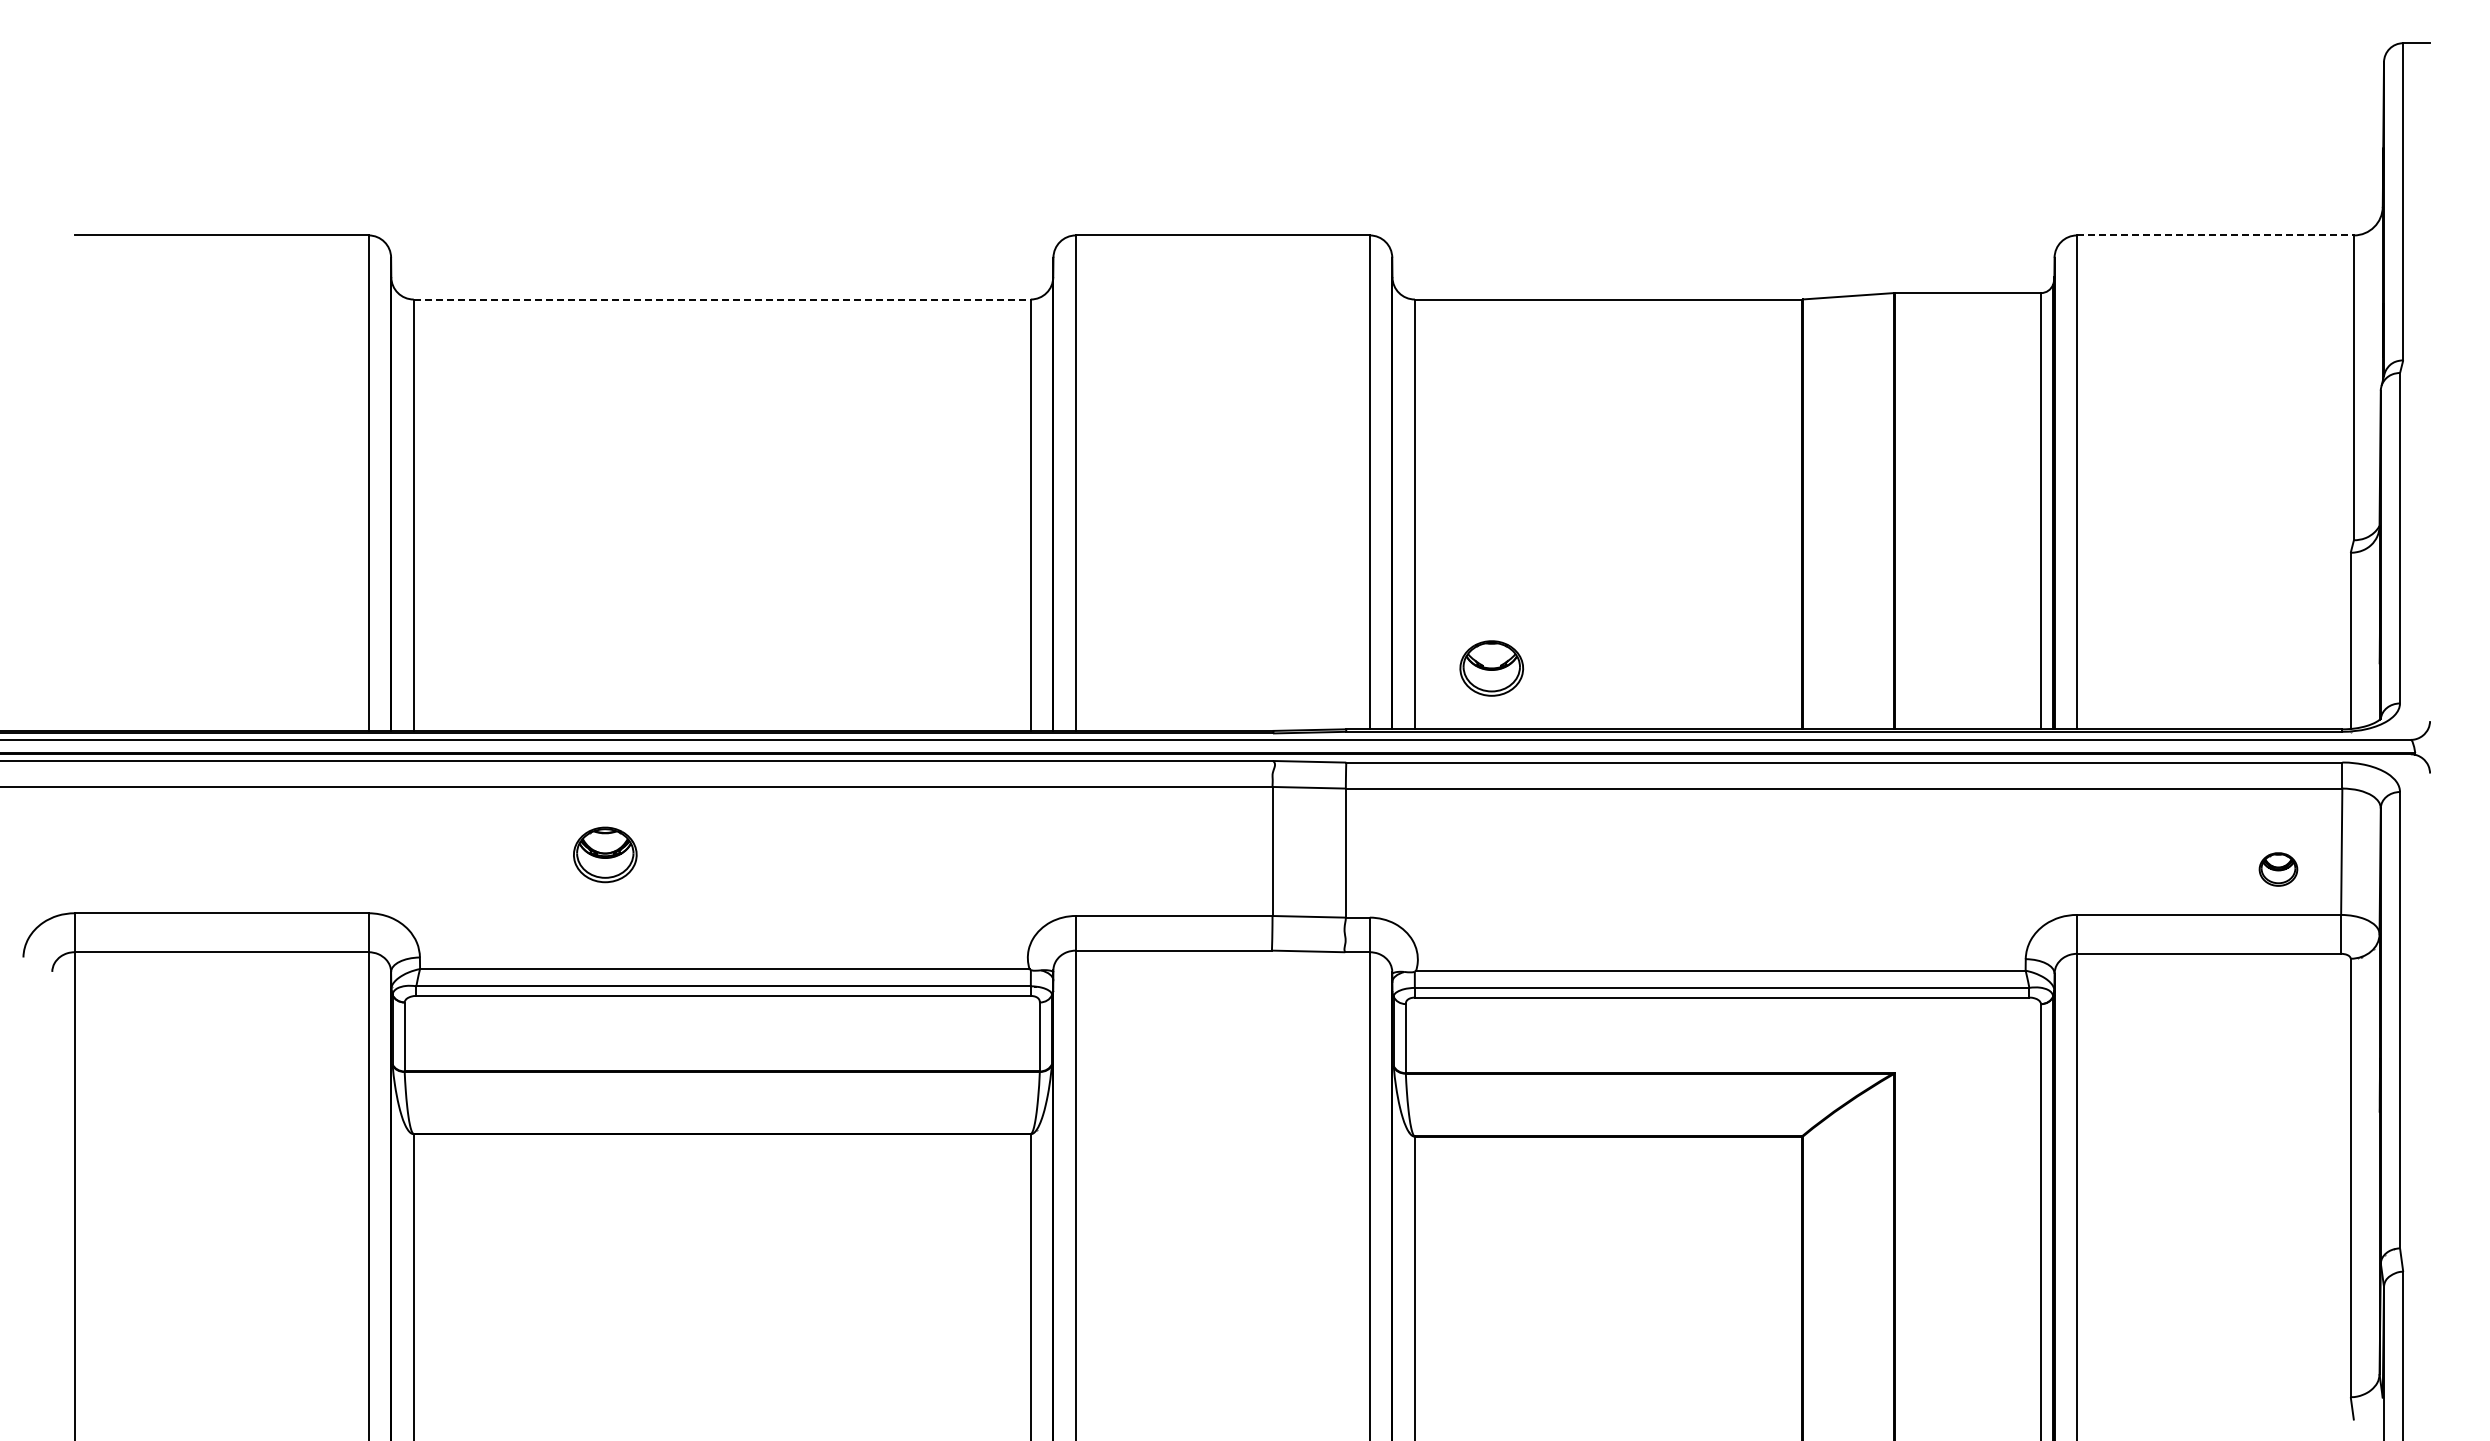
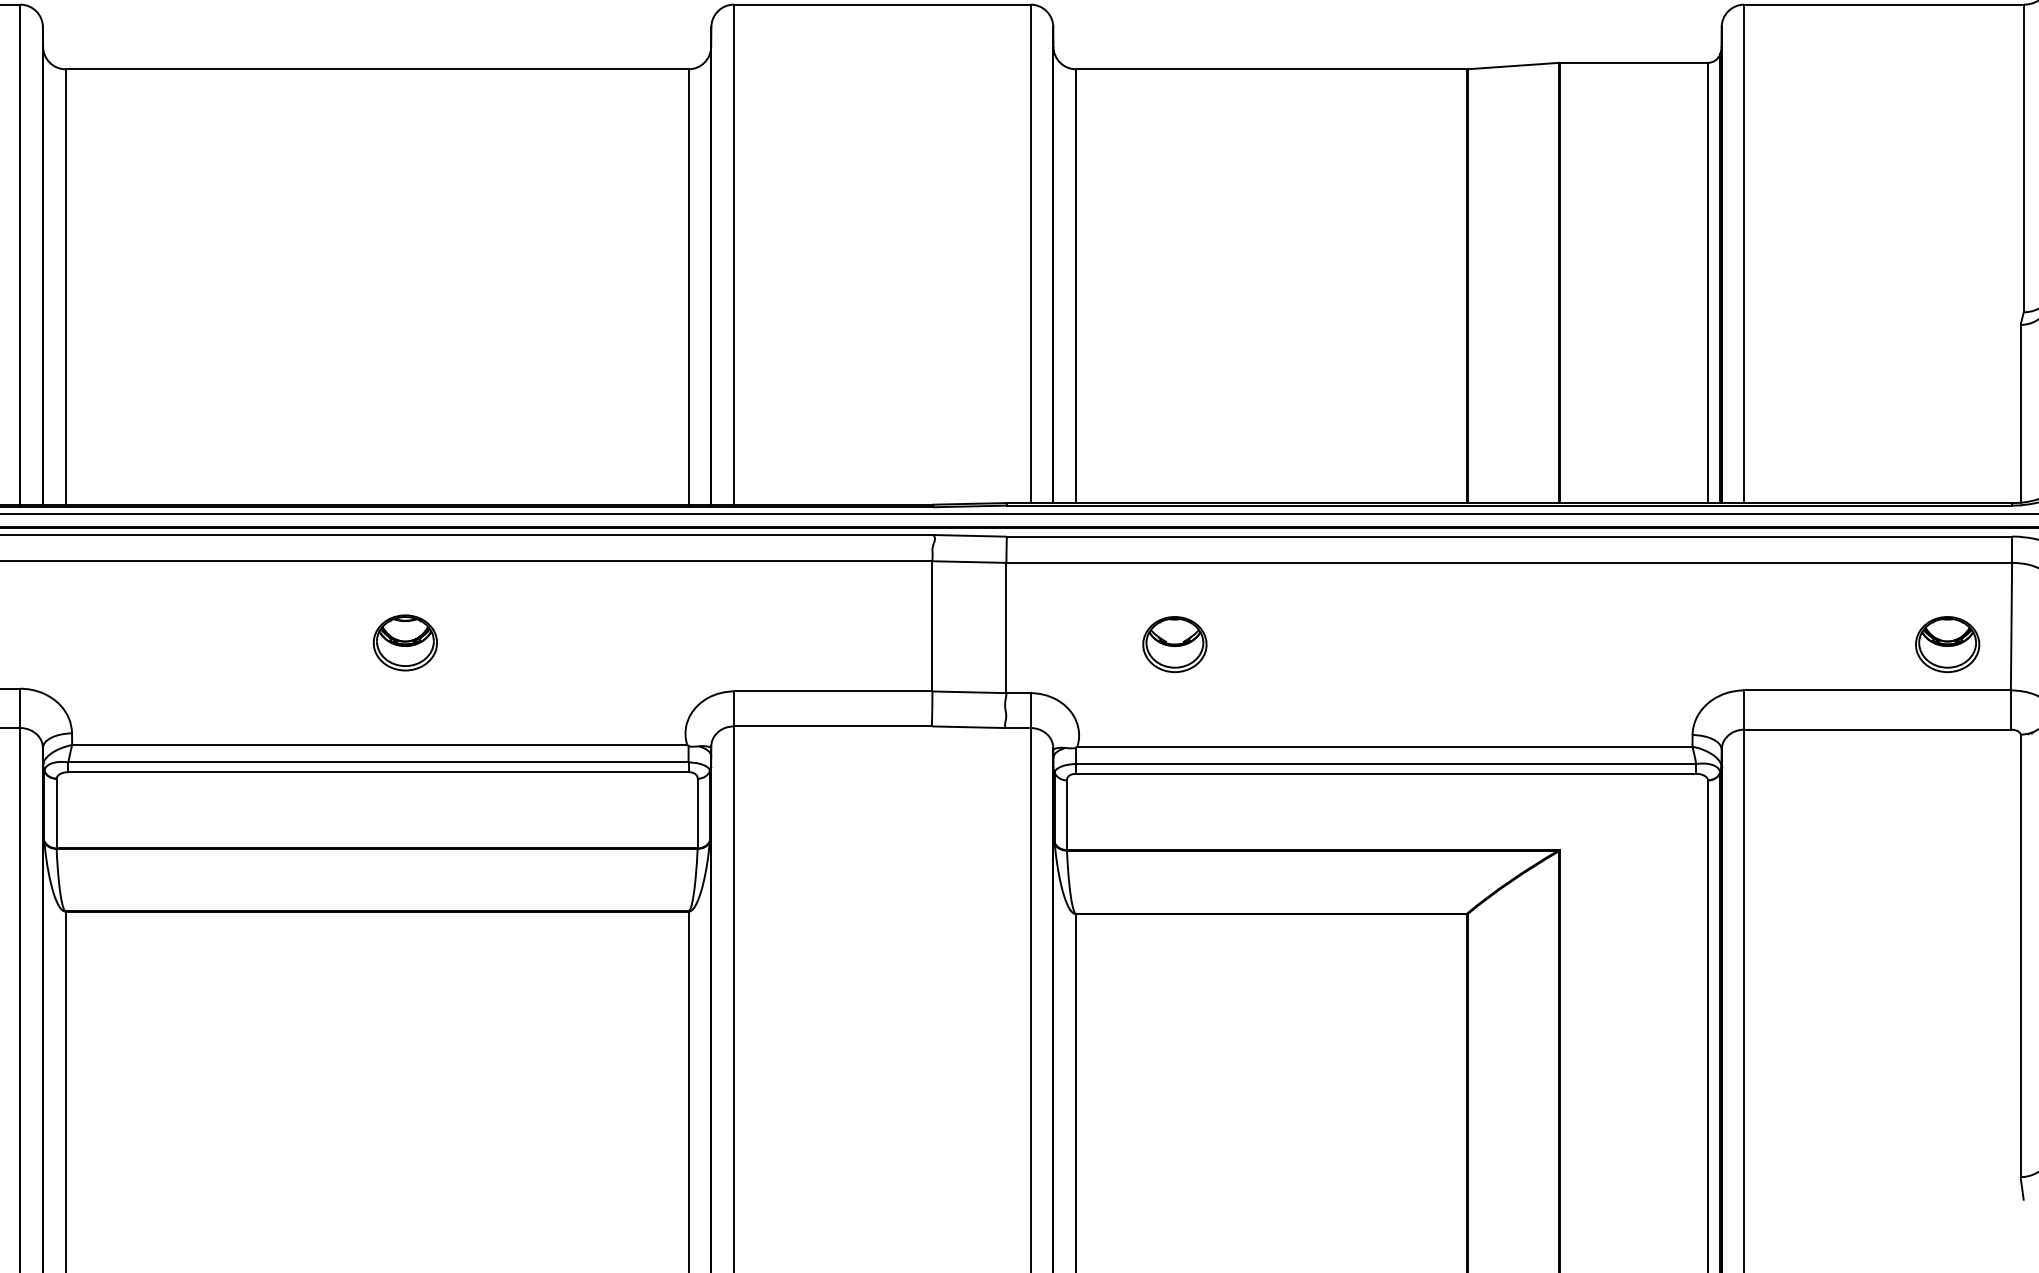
line: (2215, 235) -> (1884, 4), dashed -> solid
line: (722, 299) -> (377, 69), dashed -> solid
part: (1491, 668) -> (1174, 644), moved
part: (605, 854) -> (405, 642), moved
part: (2278, 869) -> (1947, 644), size x1.67

